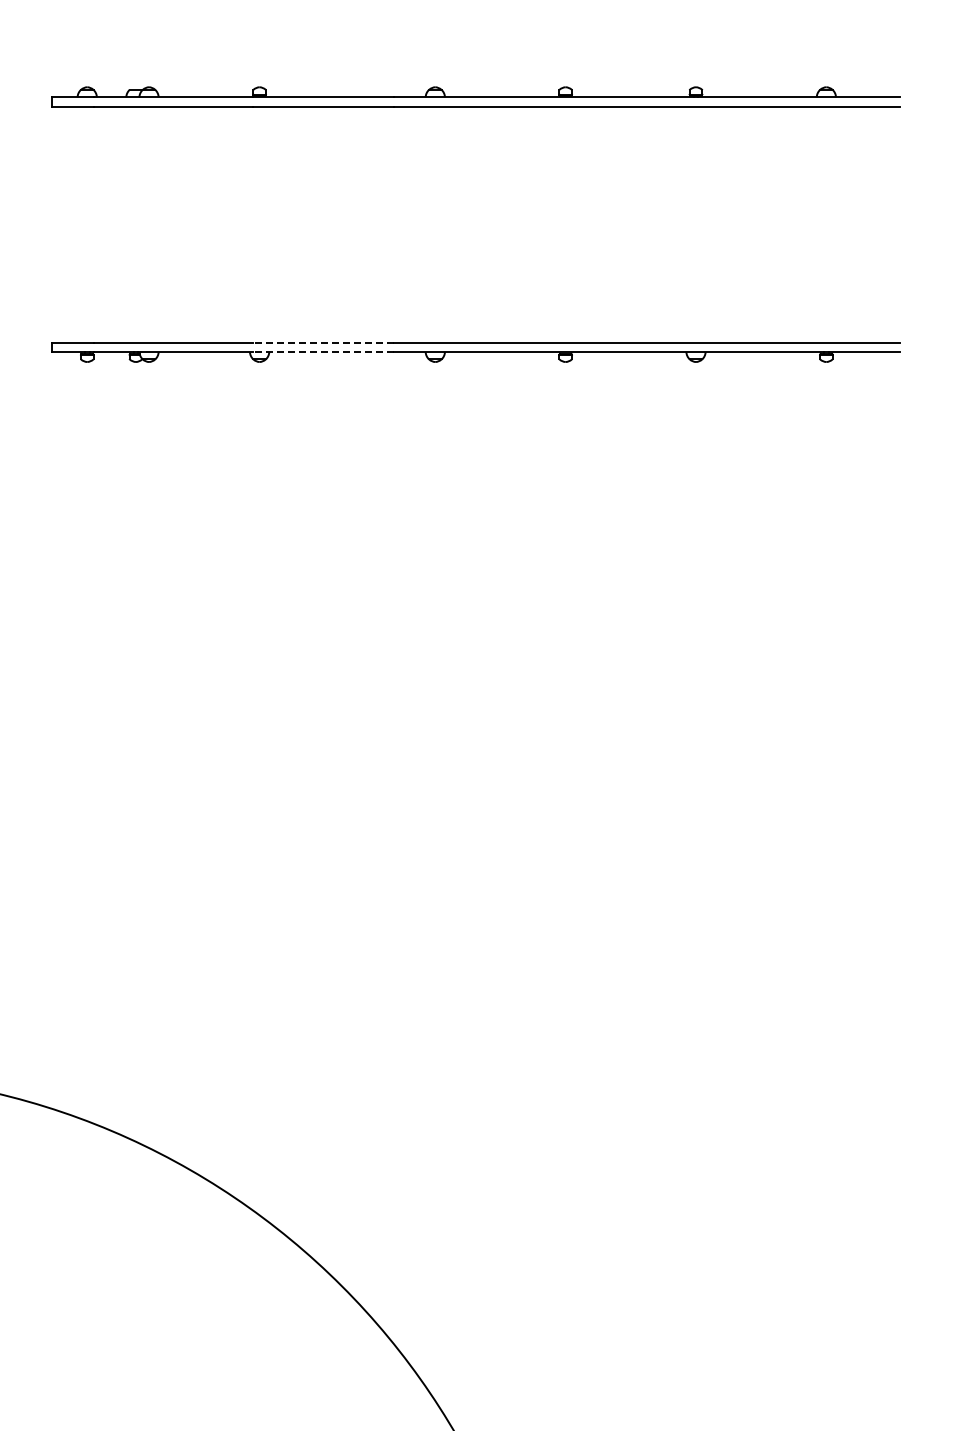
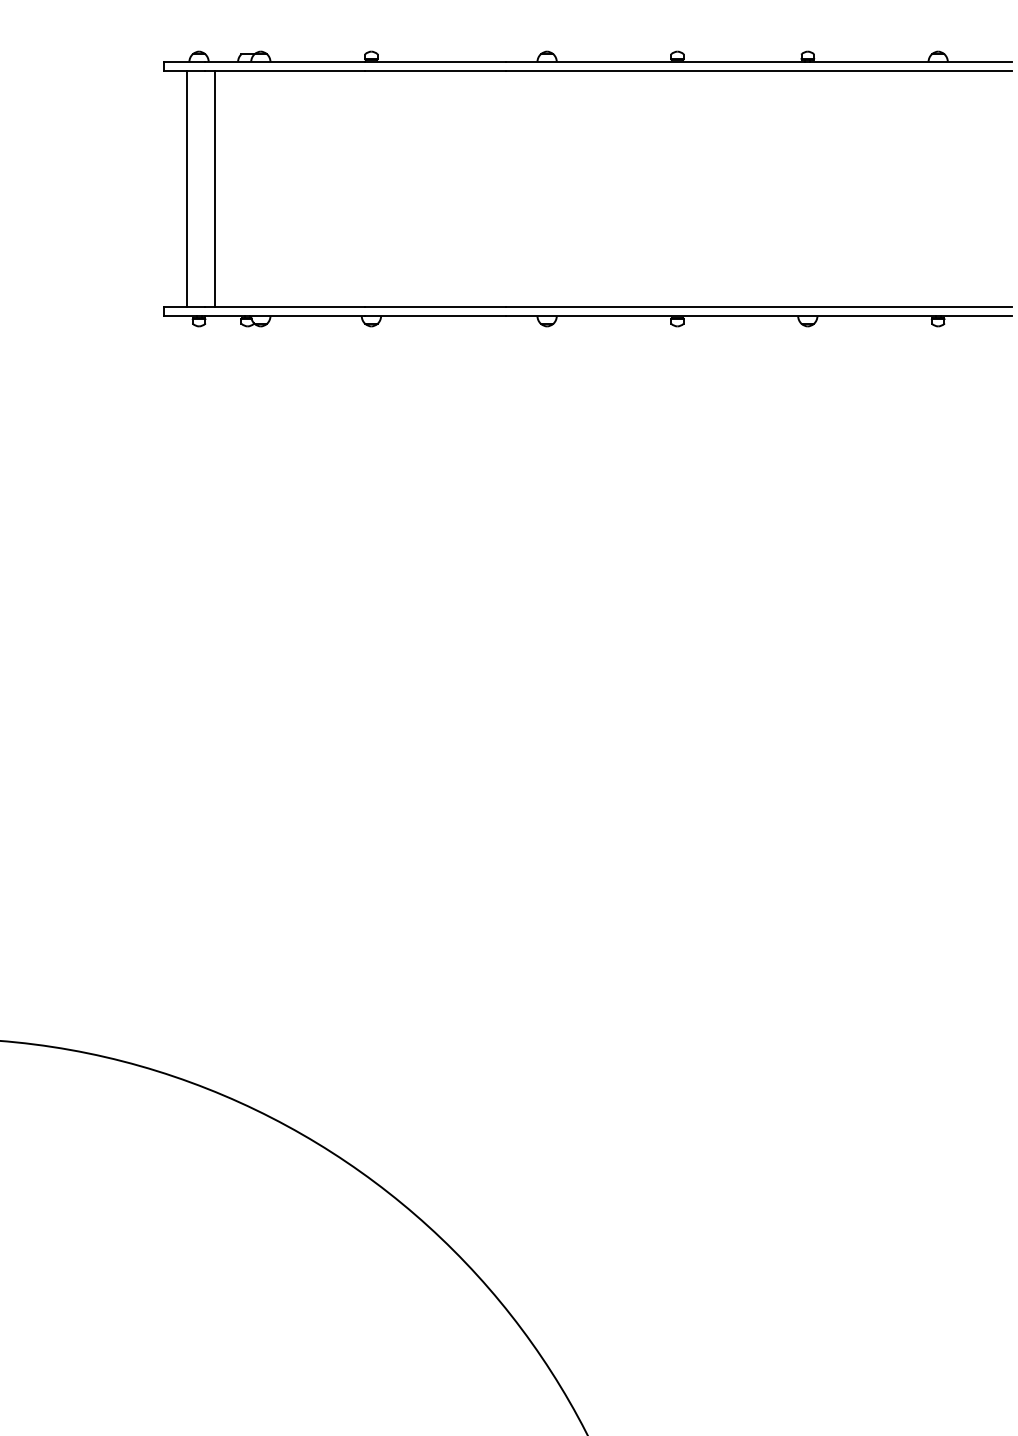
line: (75, 224) -> (187, 188), added
line: (102, 224) -> (214, 188), added
line: (323, 343) -> (435, 307), dashed -> solid
line: (323, 352) -> (435, 316), dashed -> solid

